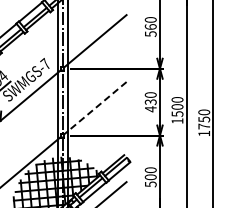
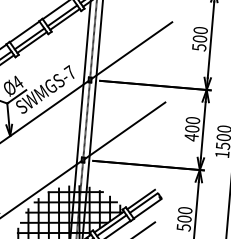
text: (150, 26) -> (199, 38), 560 -> 500
text: (150, 102) -> (191, 129), 430 -> 400
line: (94, 108) -> (124, 130), dashed -> solid

